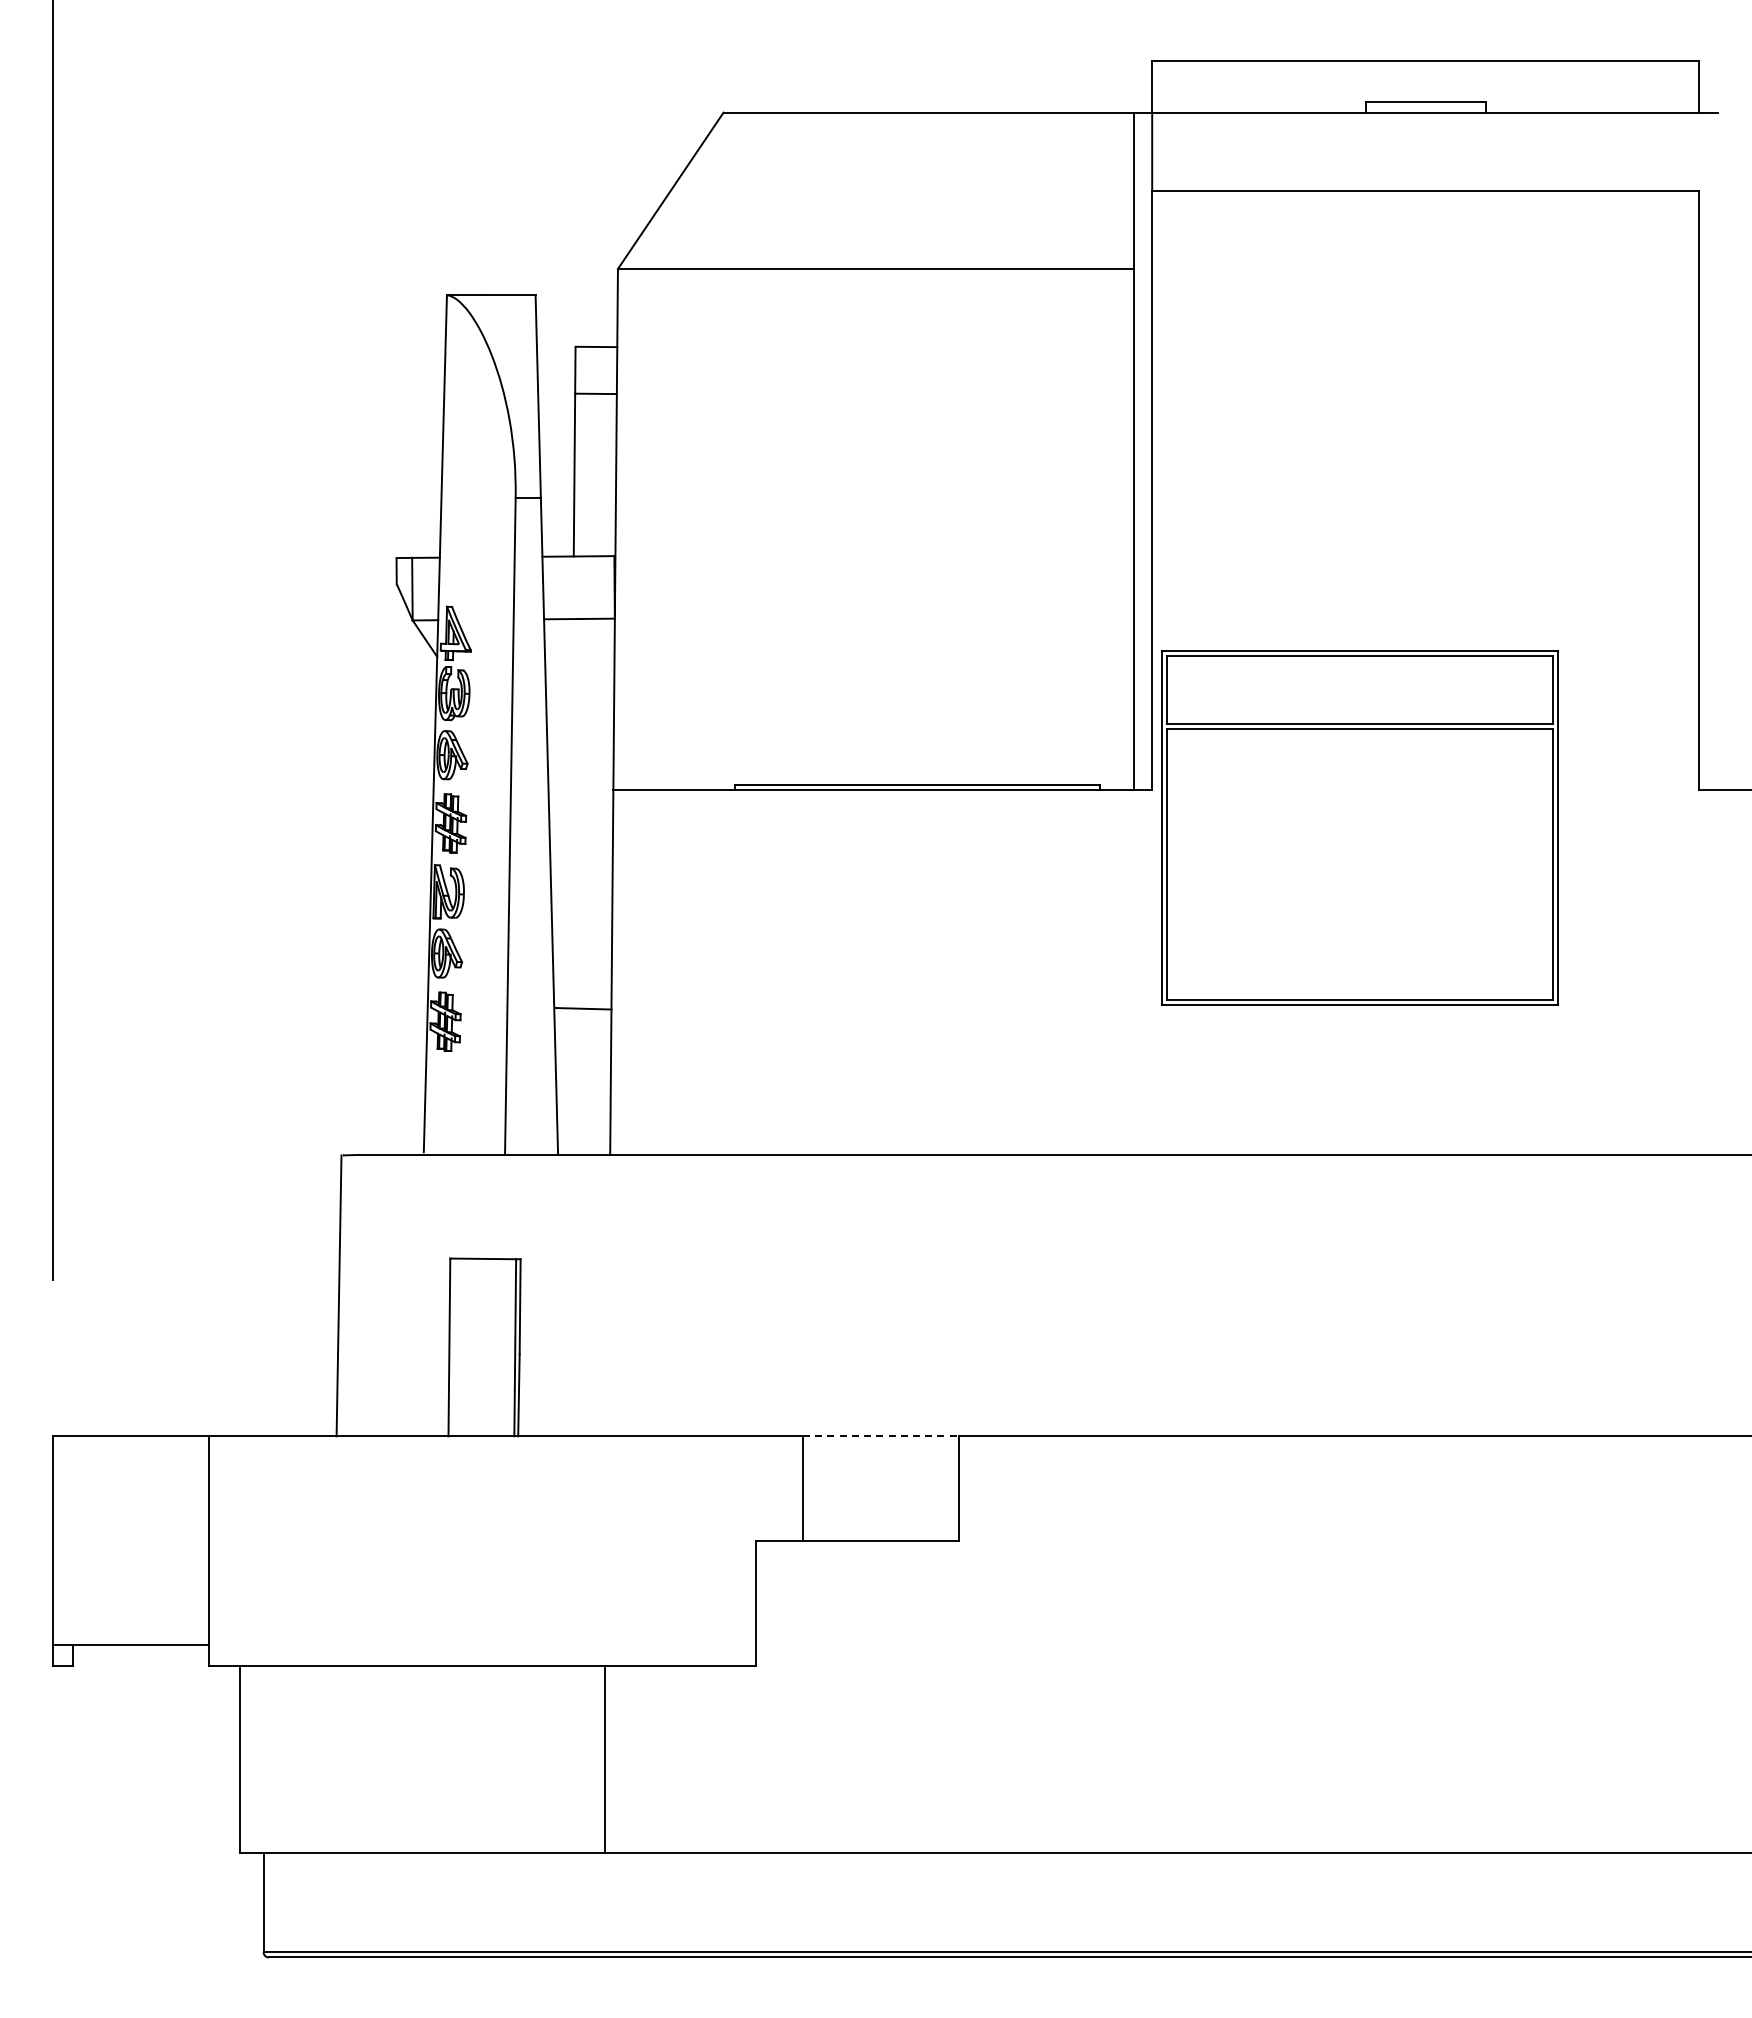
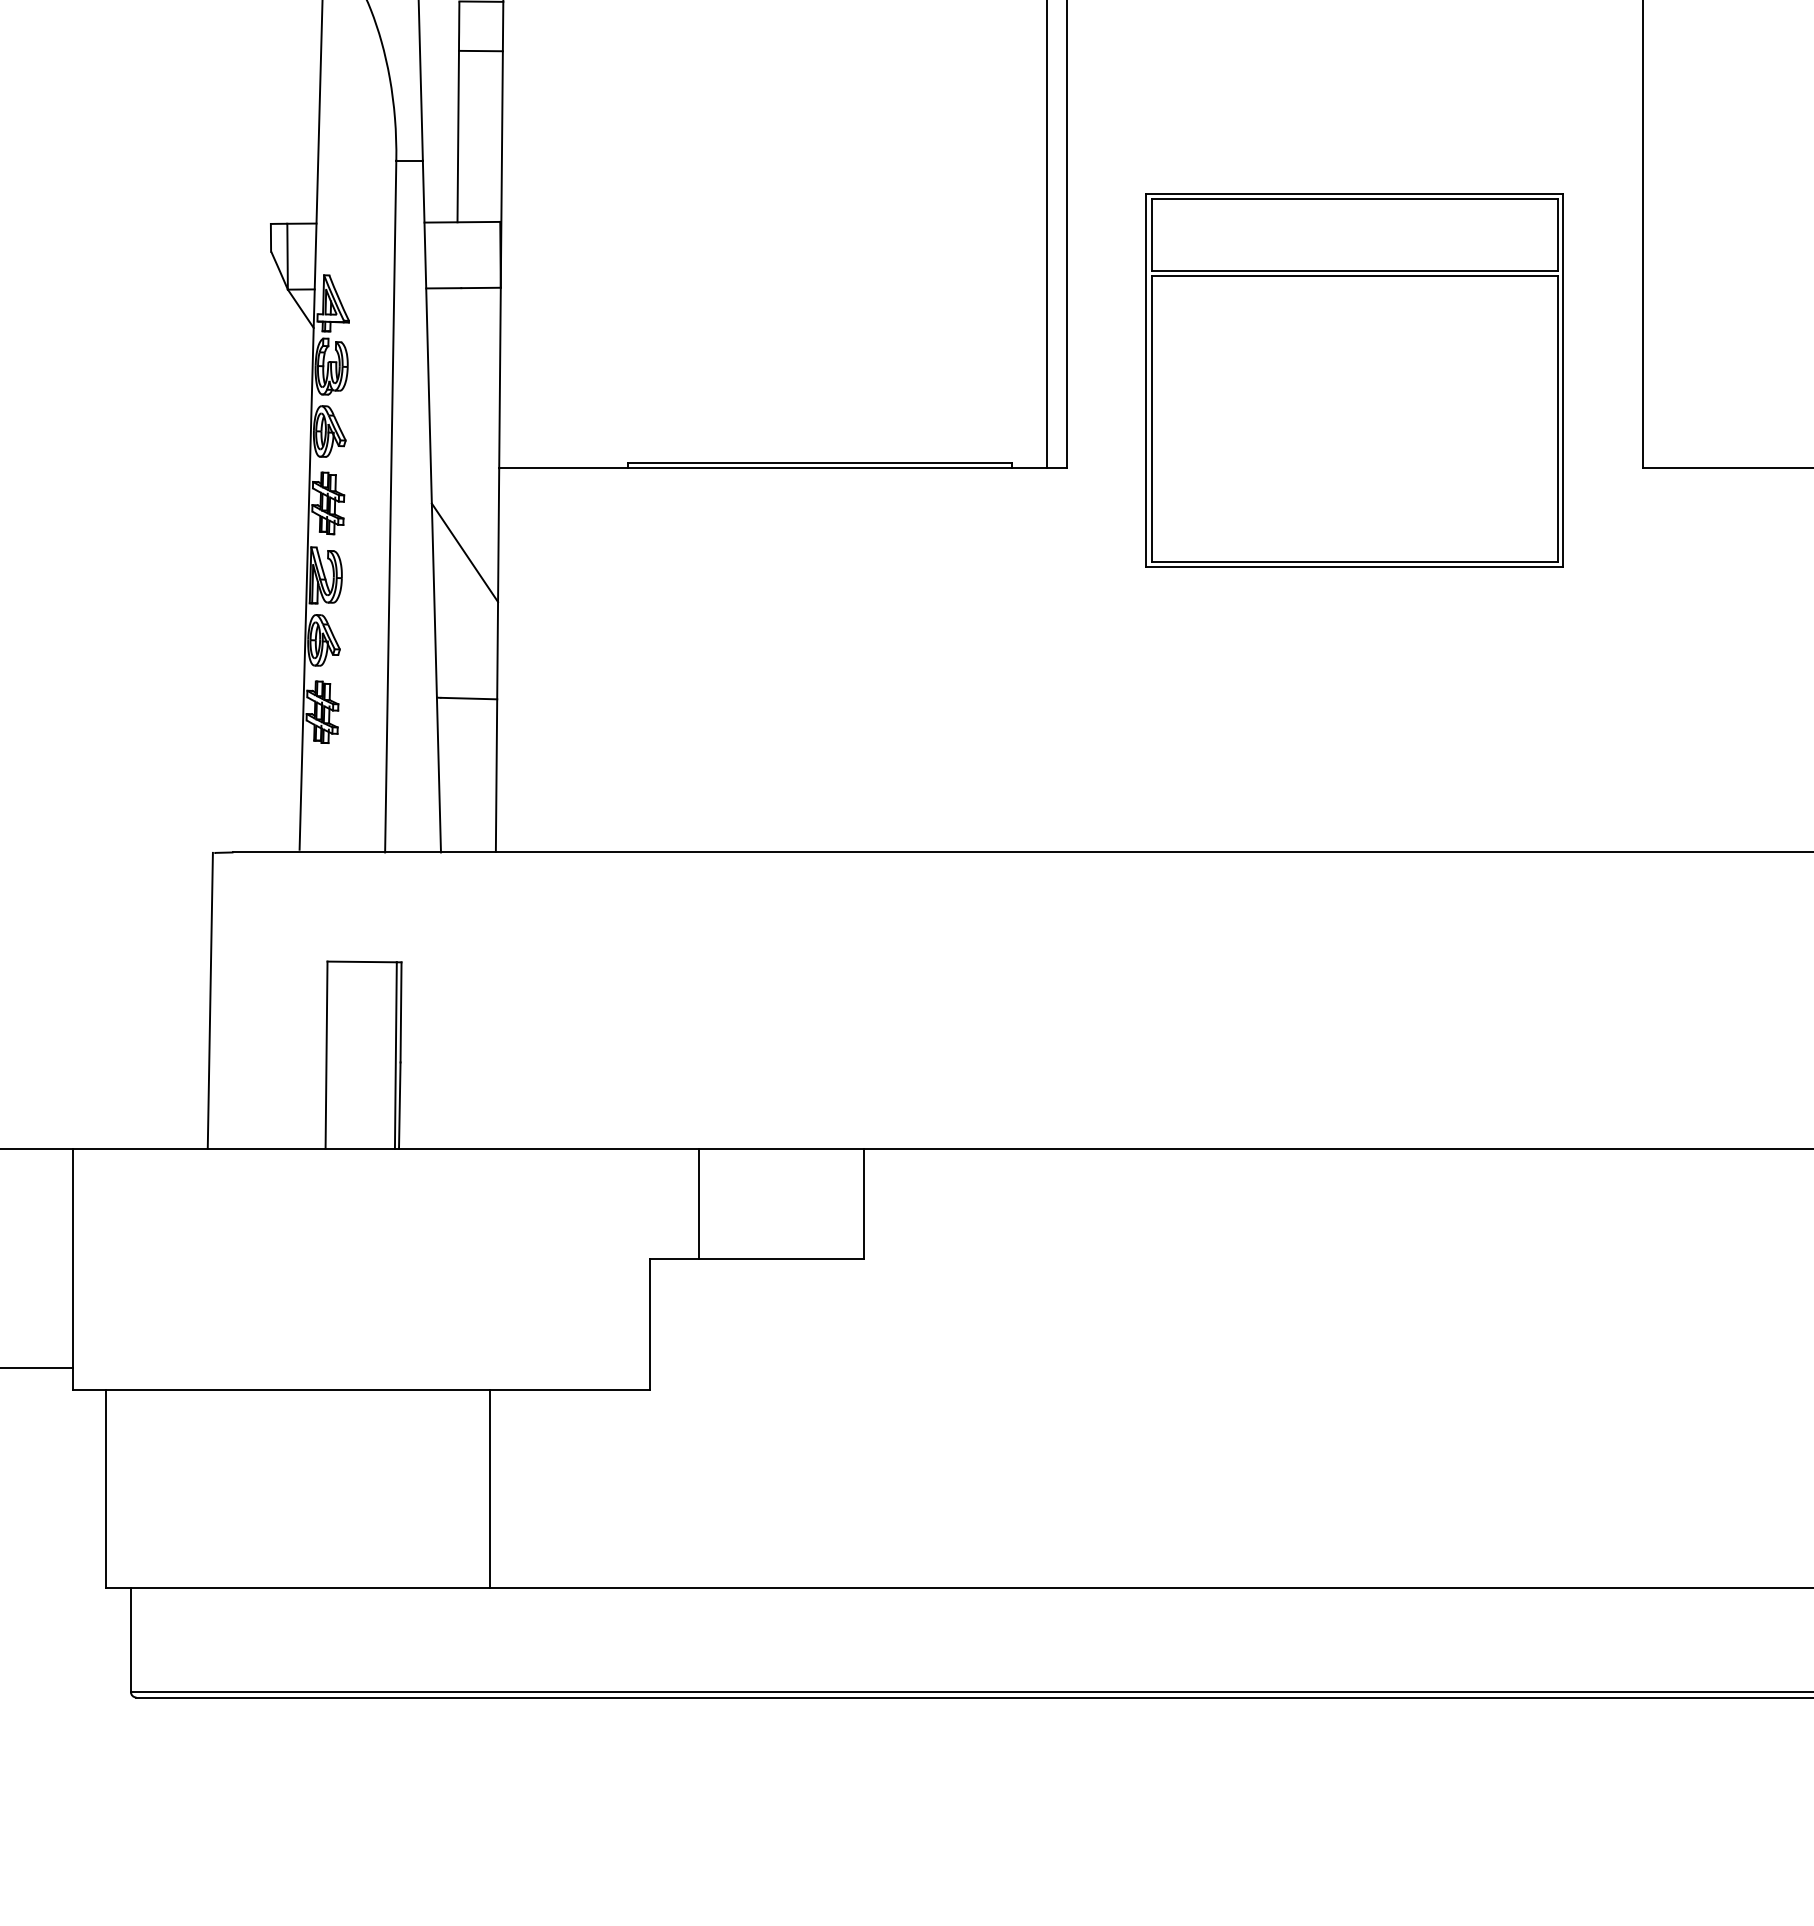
part: (1359, 827) -> (1354, 380), moved
line: (580, 870) -> (464, 552), added
line: (881, 1436) -> (781, 1148), dashed -> solid

